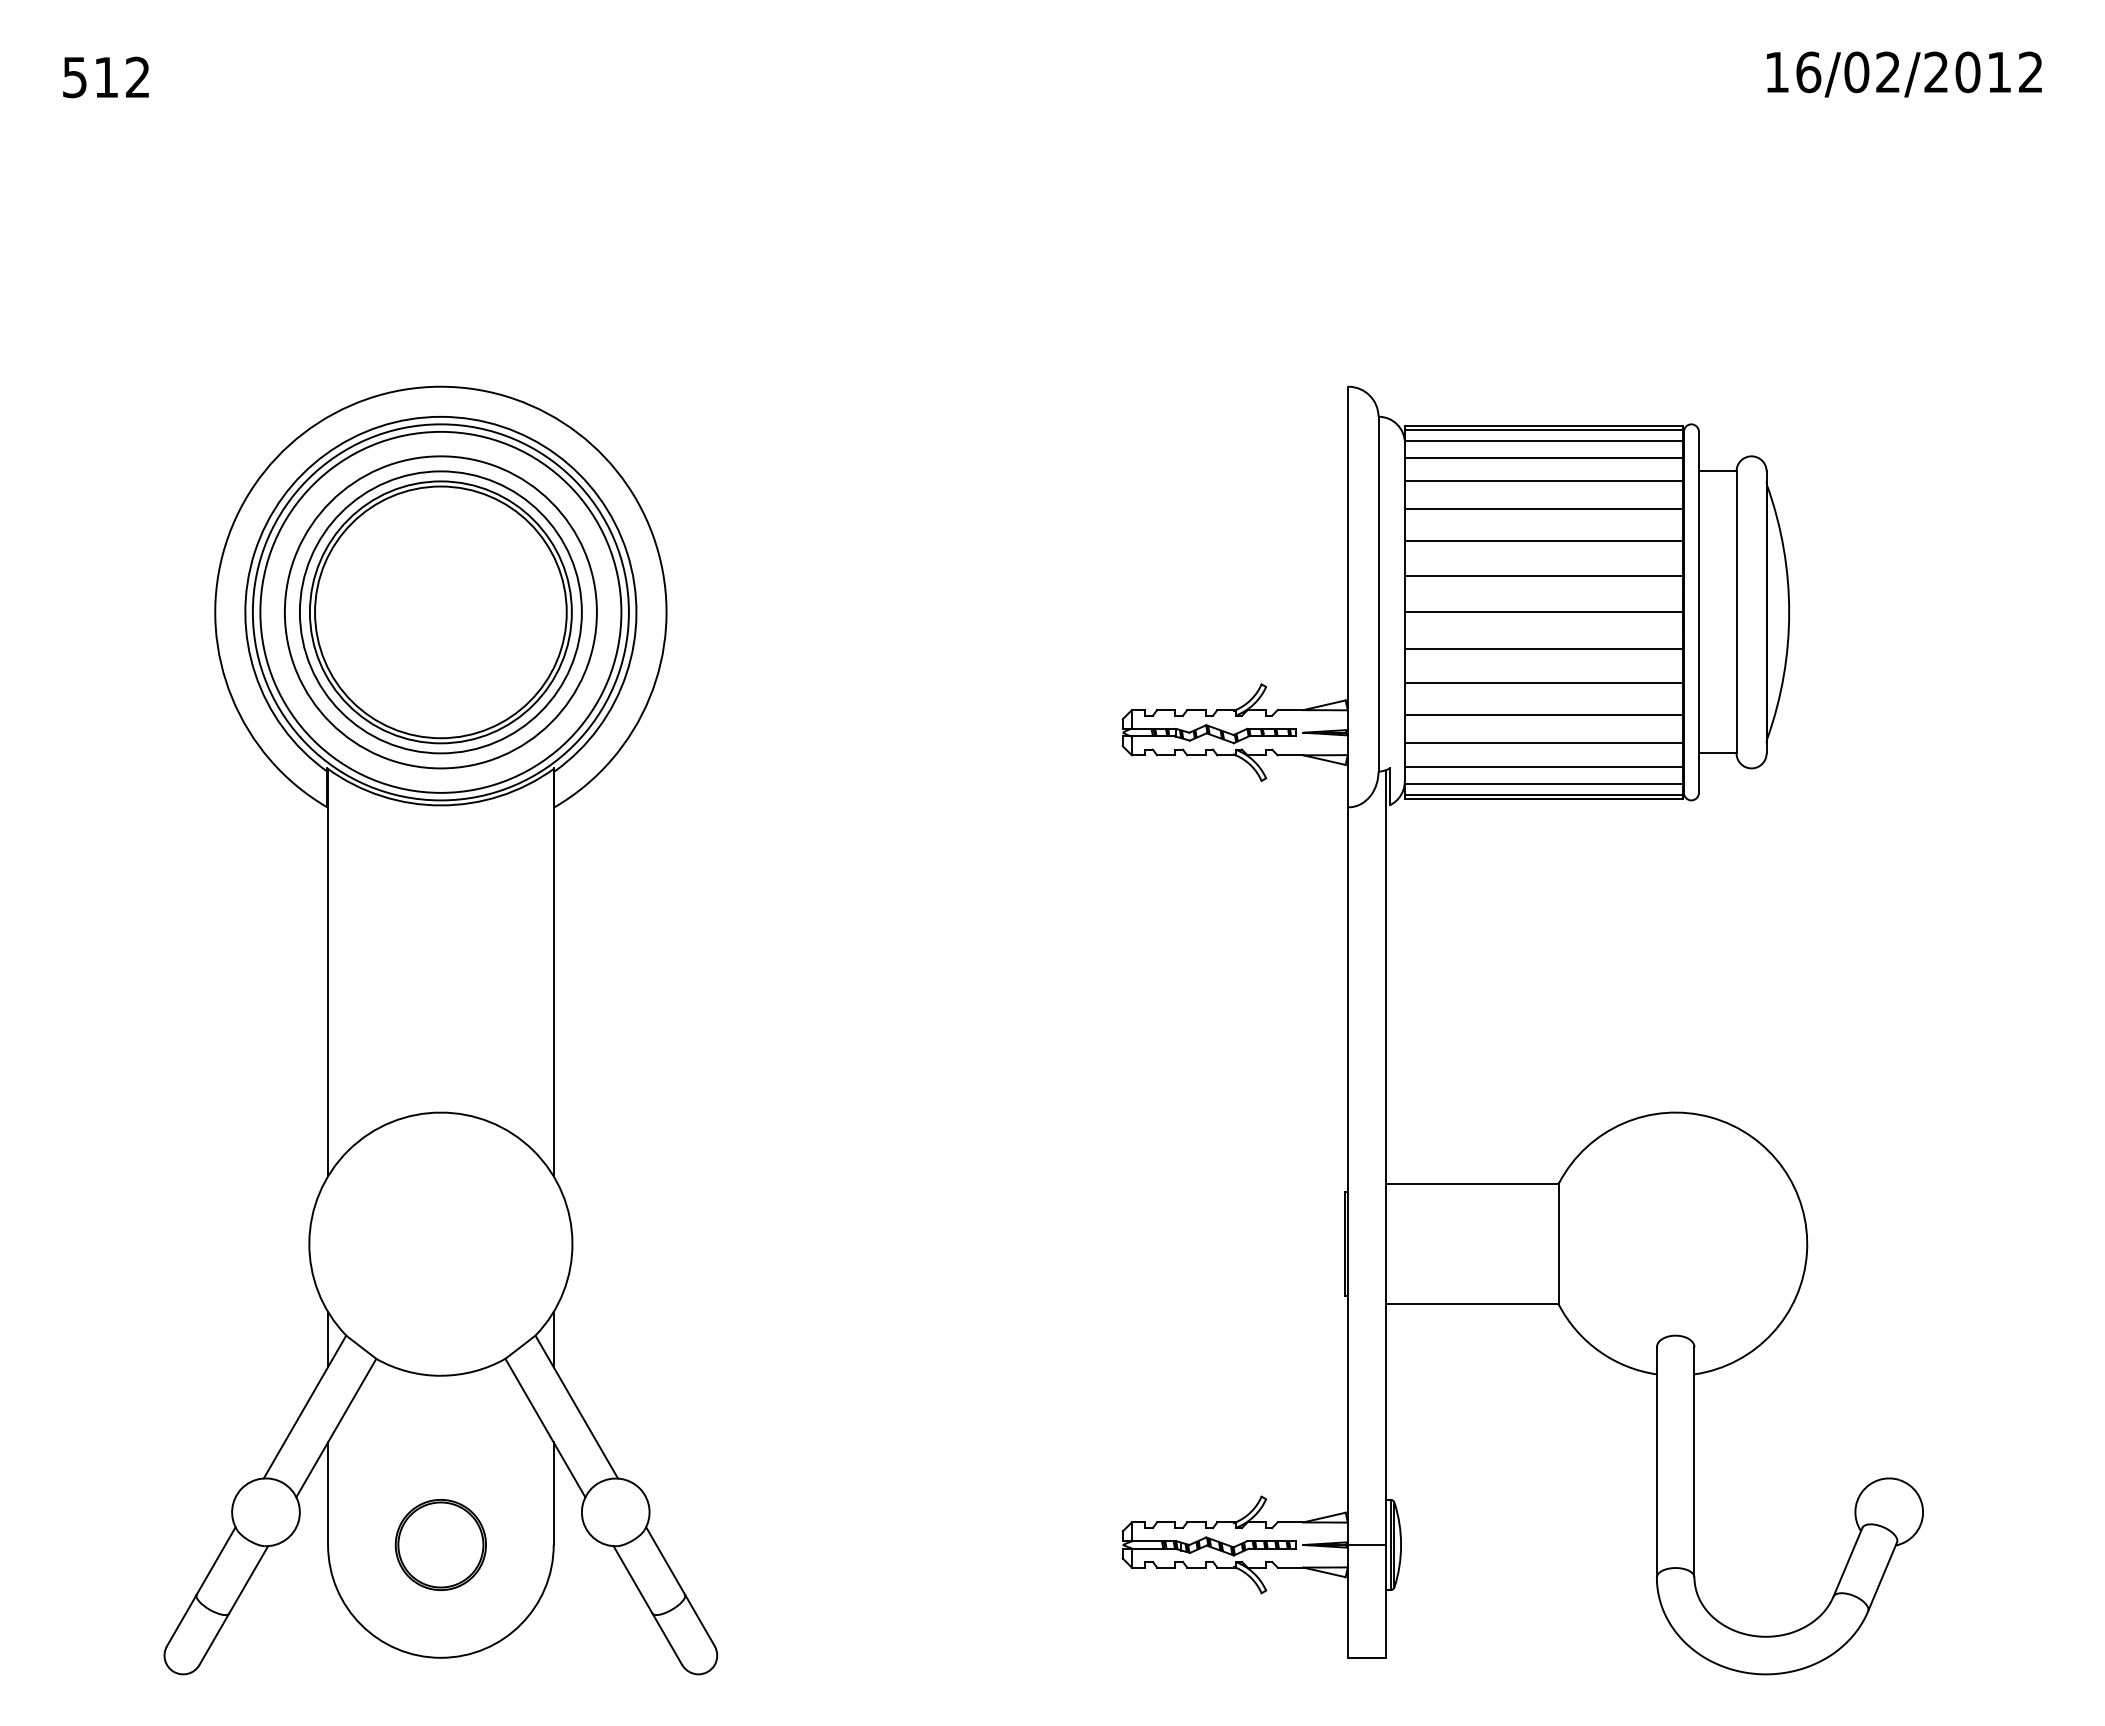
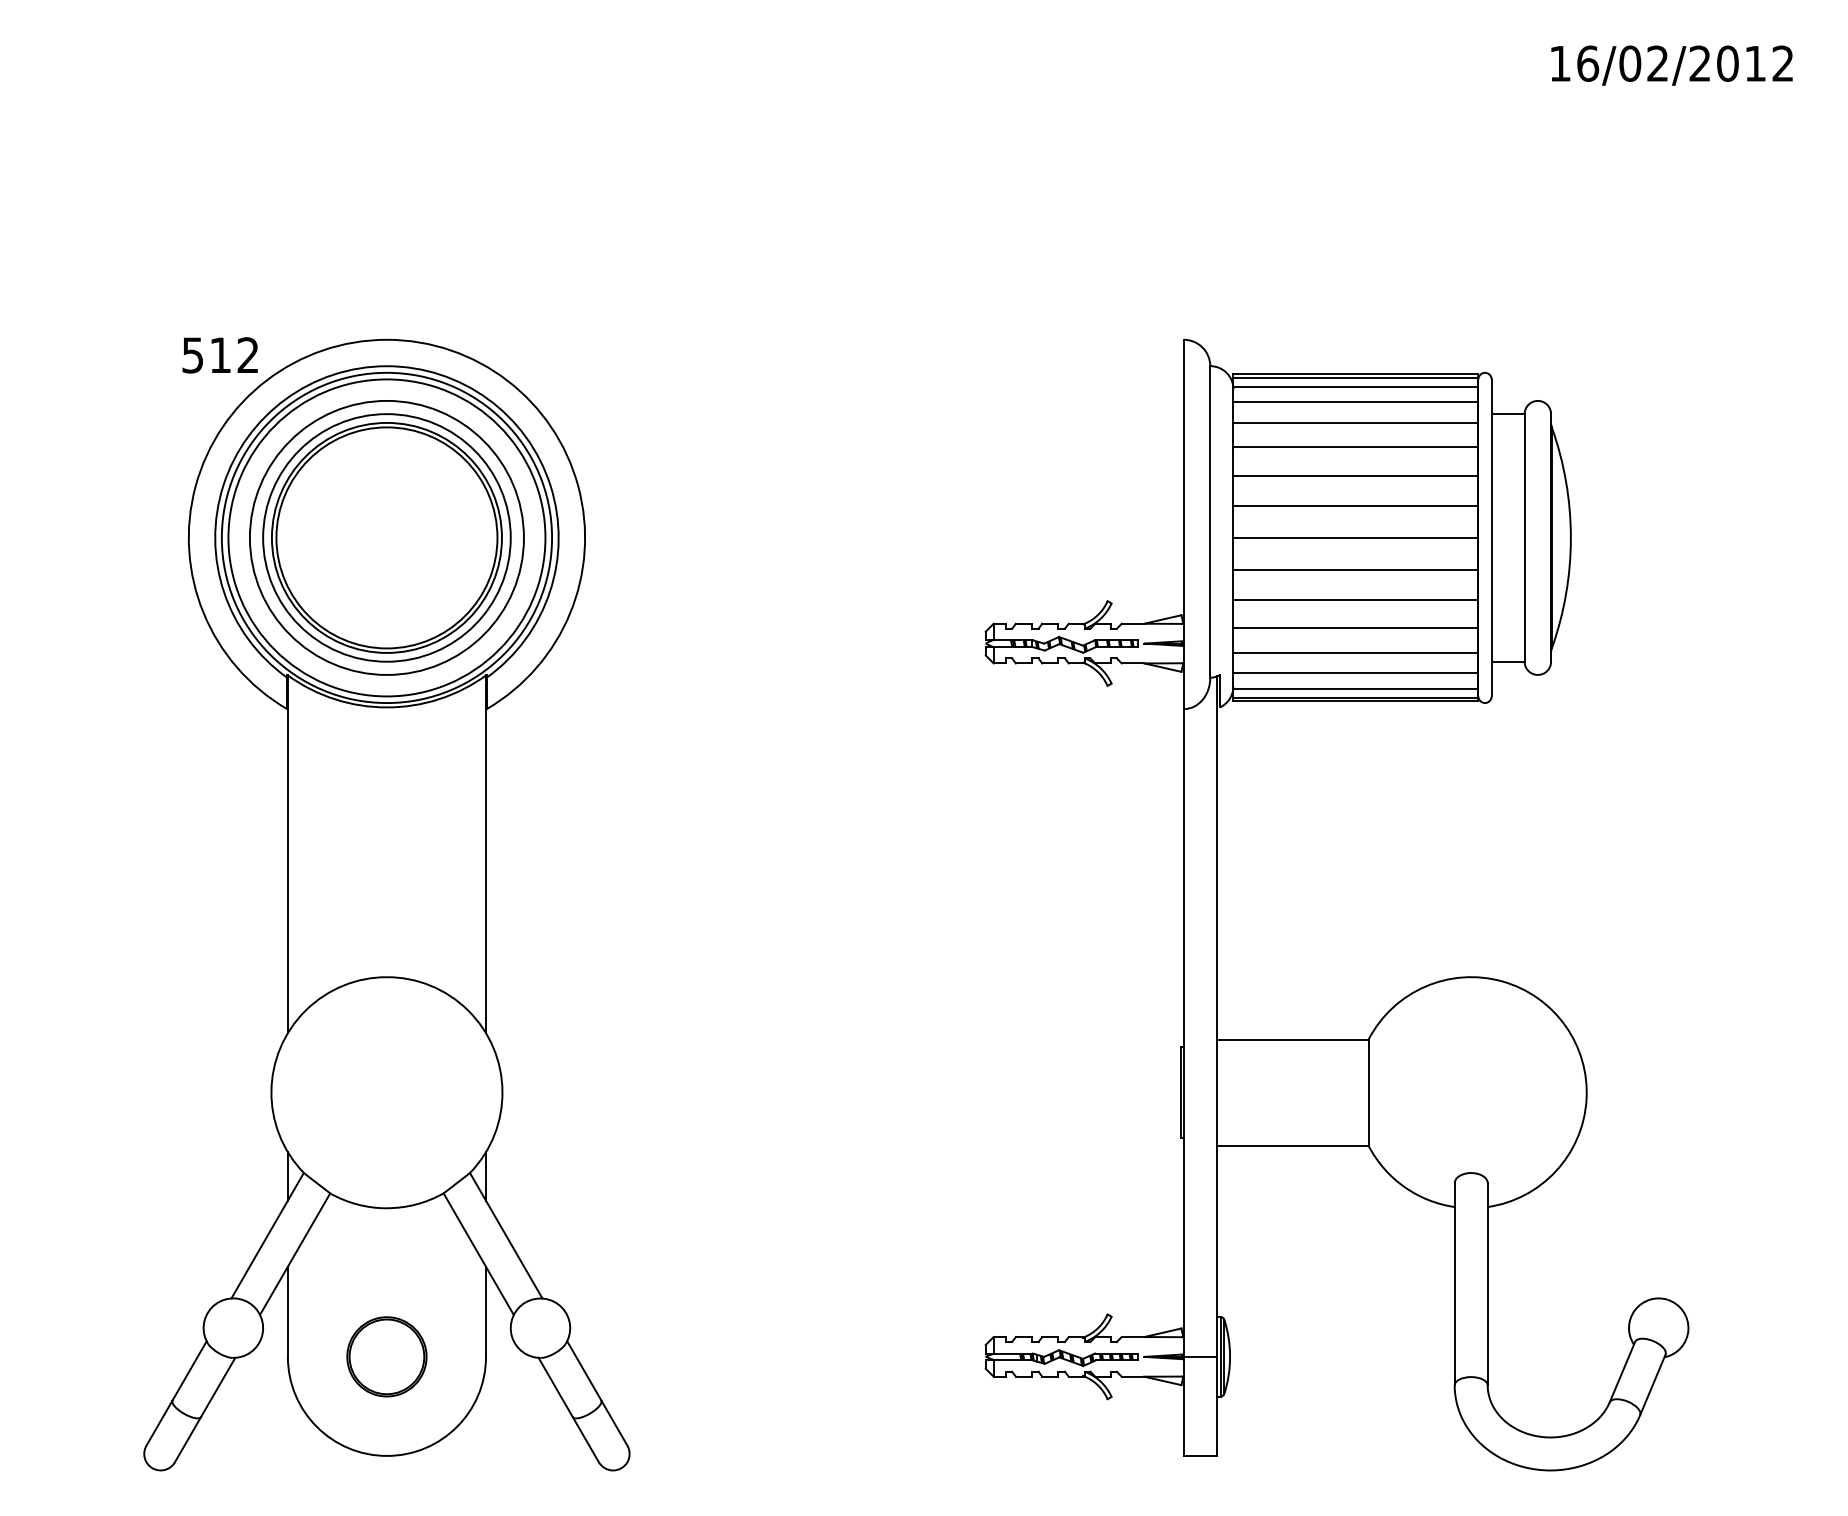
text: (105, 77) -> (219, 355), moved

